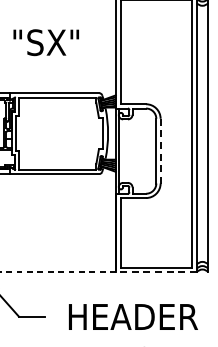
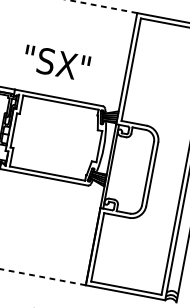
text: (45, 42) -> (56, 63), moved
line: (160, 151) -> (152, 174), dashed -> solid
line: (155, 272) -> (124, 292), dashed -> solid

